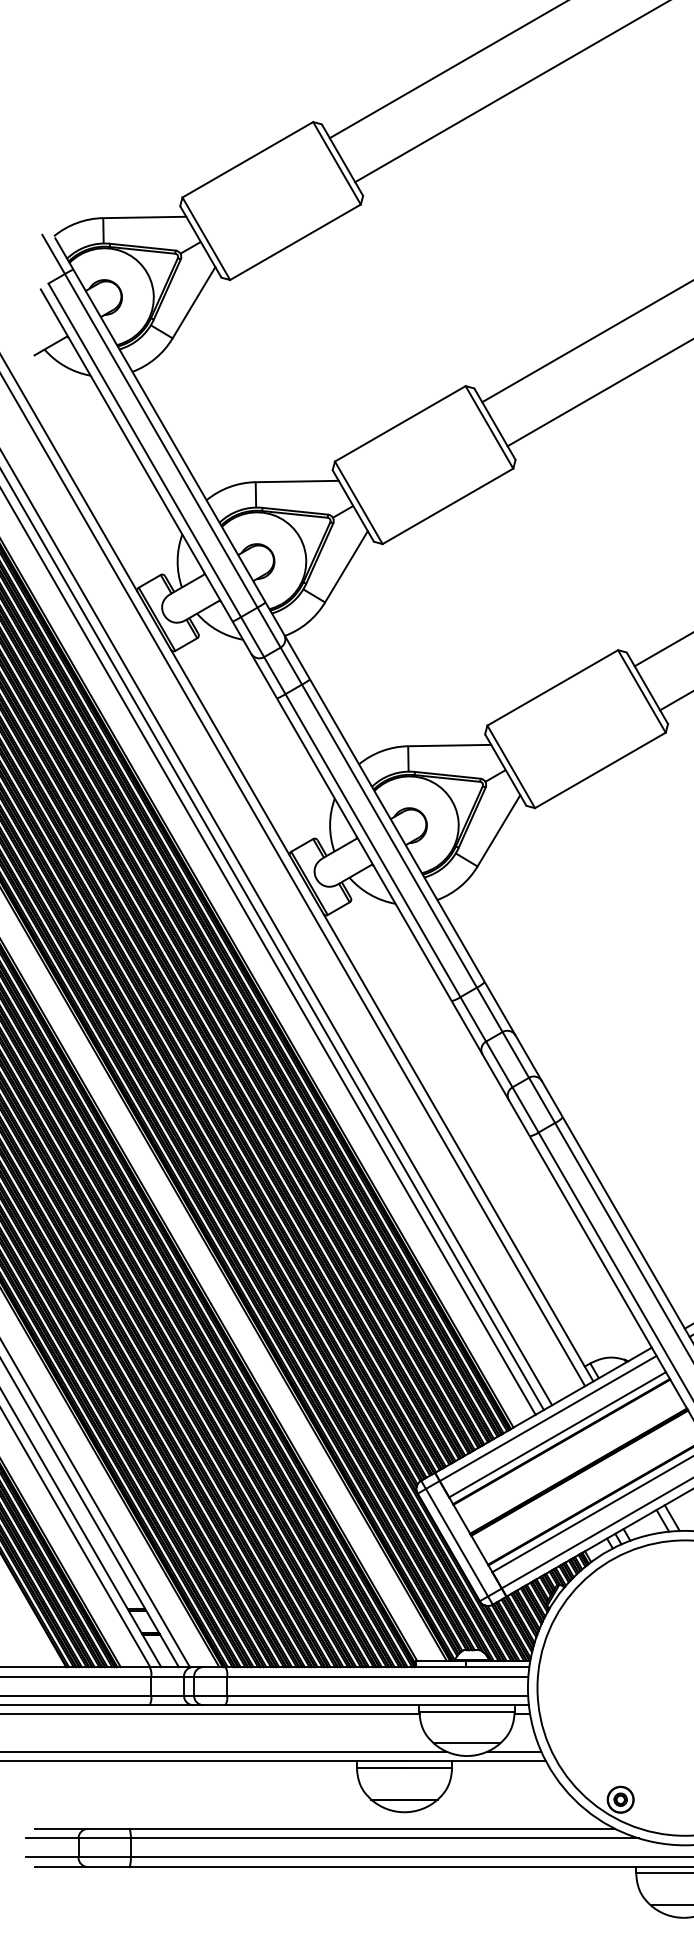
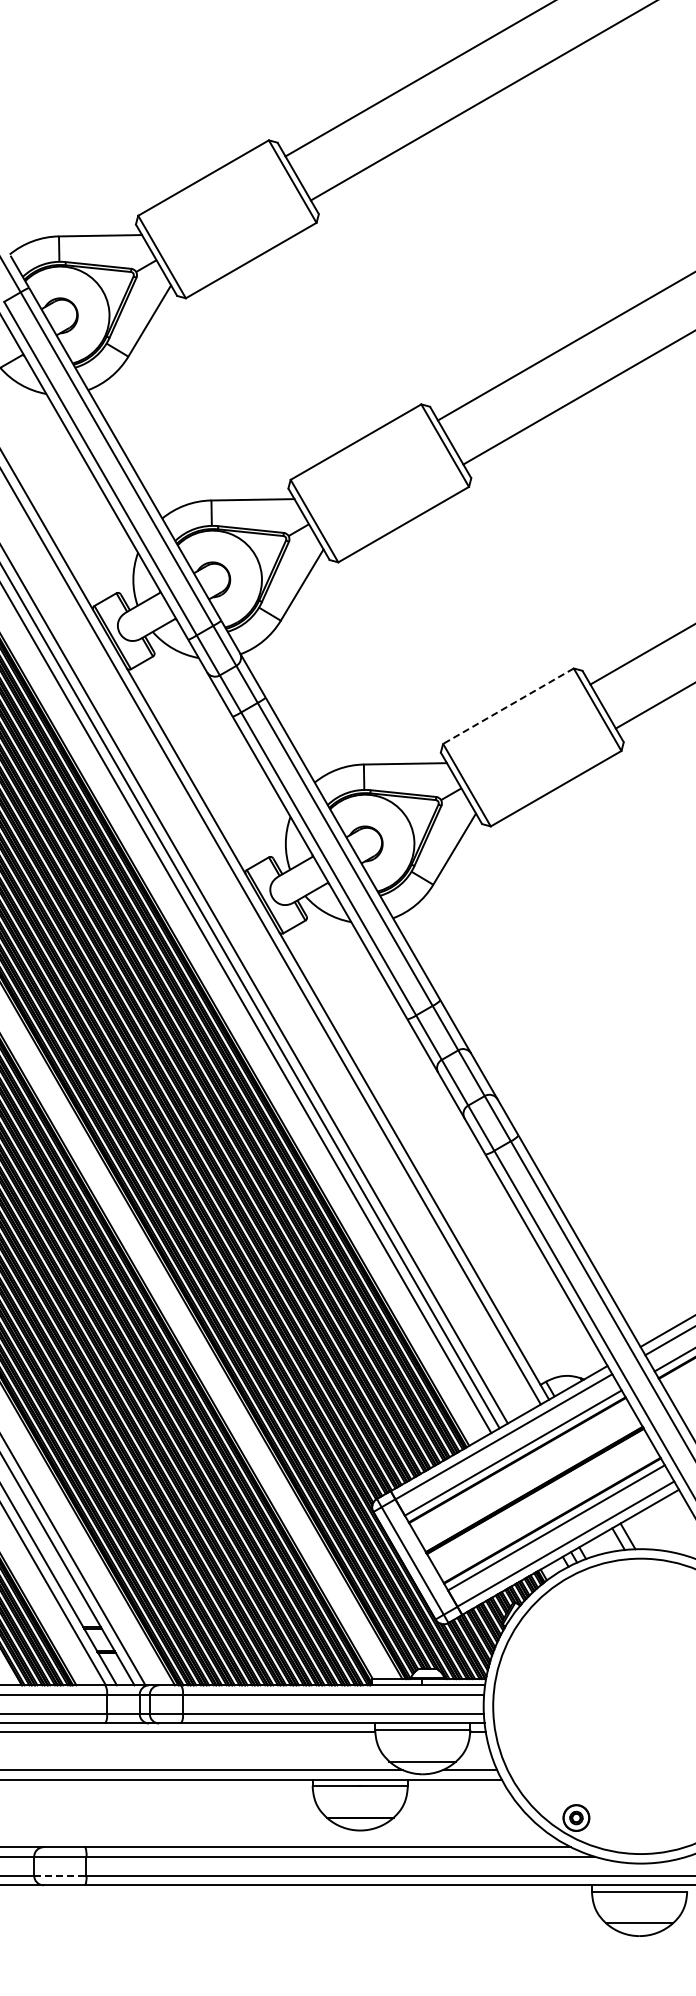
line: (552, 688) -> (508, 706), solid -> dashed
line: (104, 1857) -> (60, 1875), solid -> dashed

